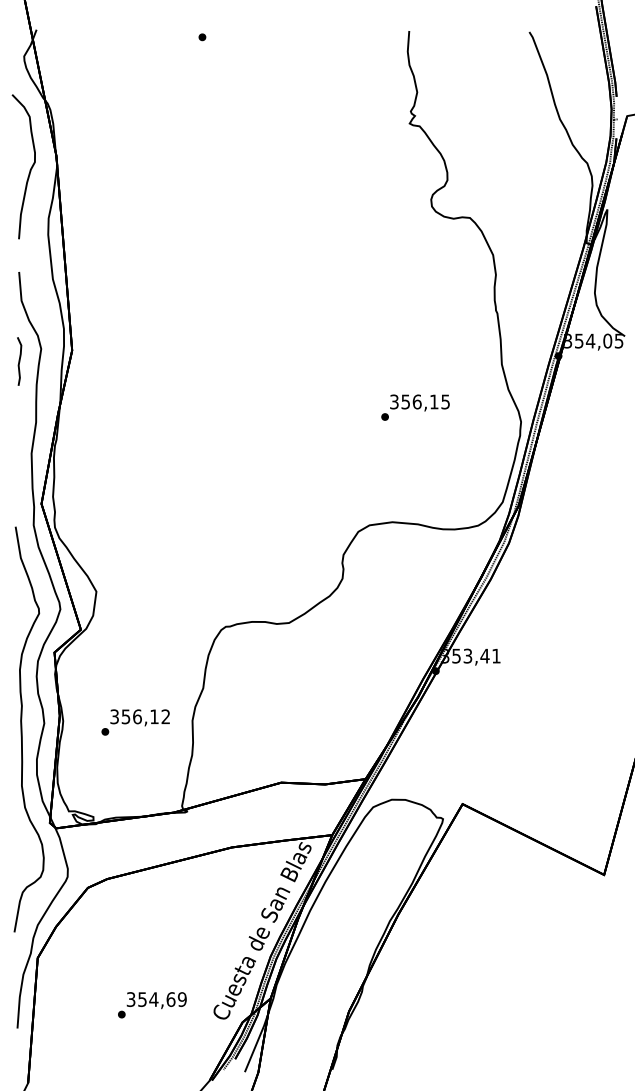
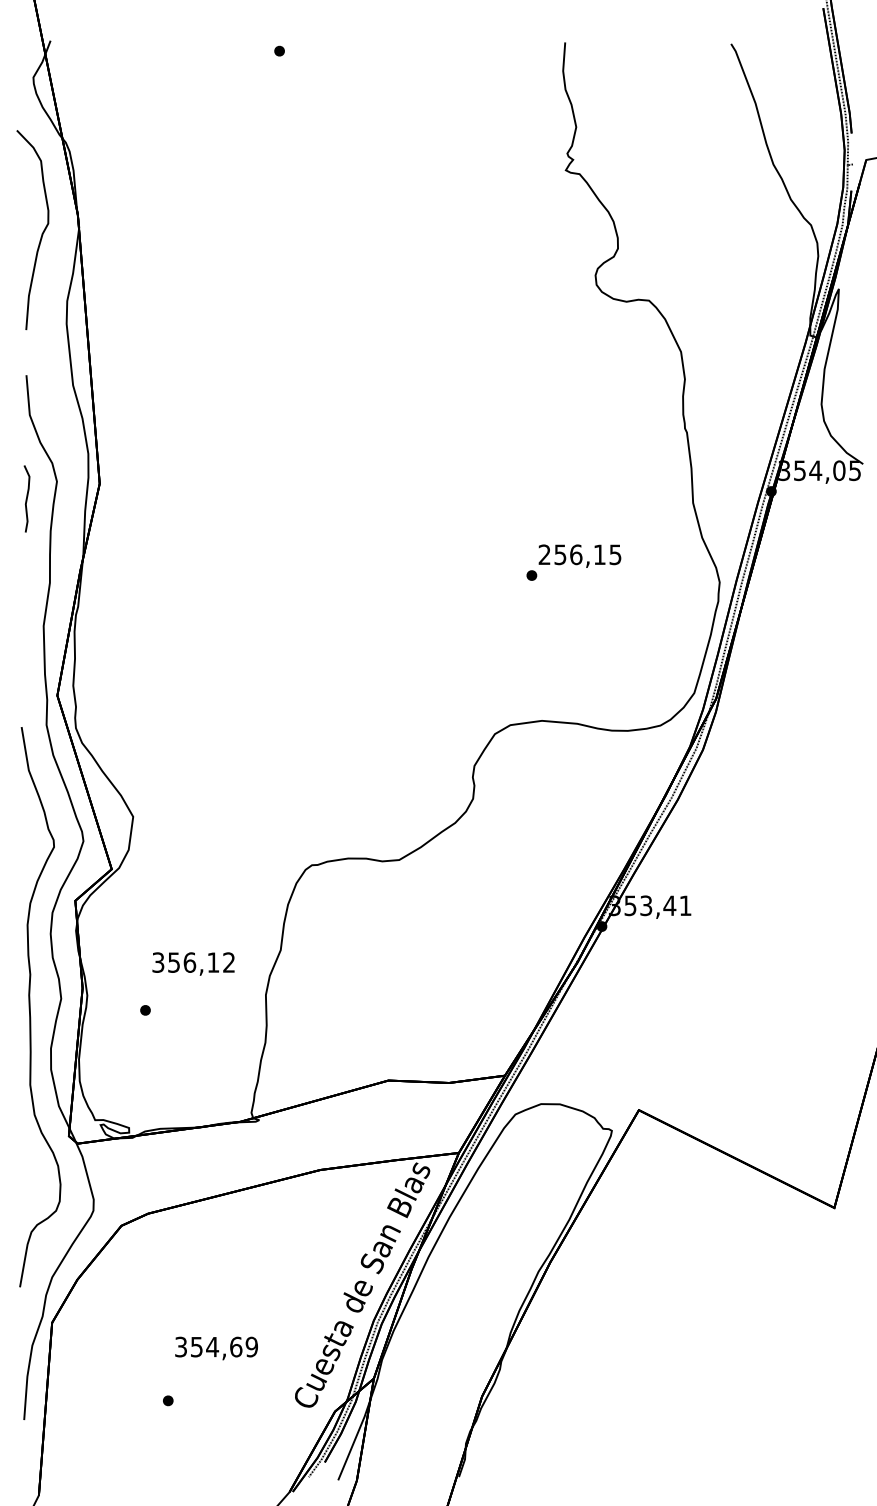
text: (394, 401) -> (544, 554), 356,15 -> 256,15
text: (140, 717) -> (193, 963), moved
text: (156, 1000) -> (216, 1348), moved

